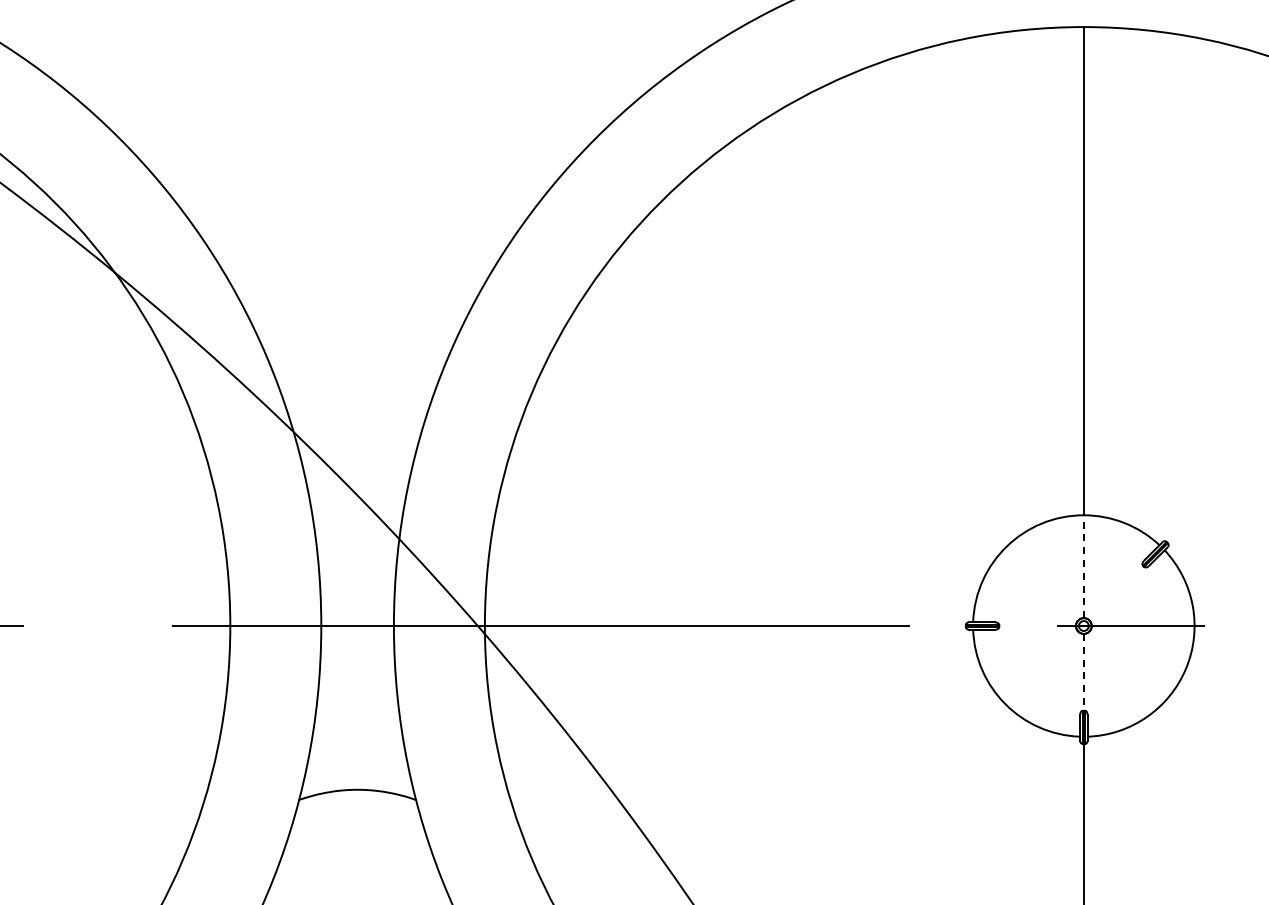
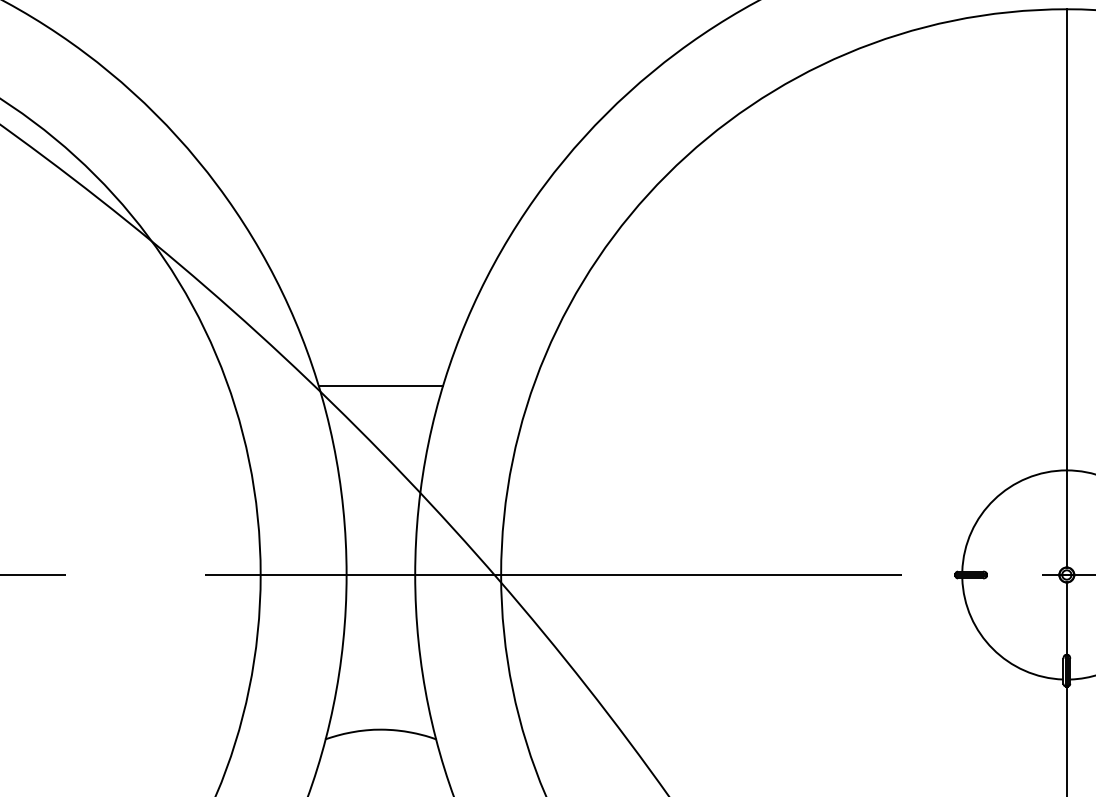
line: (357, 426) -> (380, 386), added
line: (1083, 566) -> (1066, 518), dashed -> solid
line: (1083, 672) -> (1066, 618), dashed -> solid

